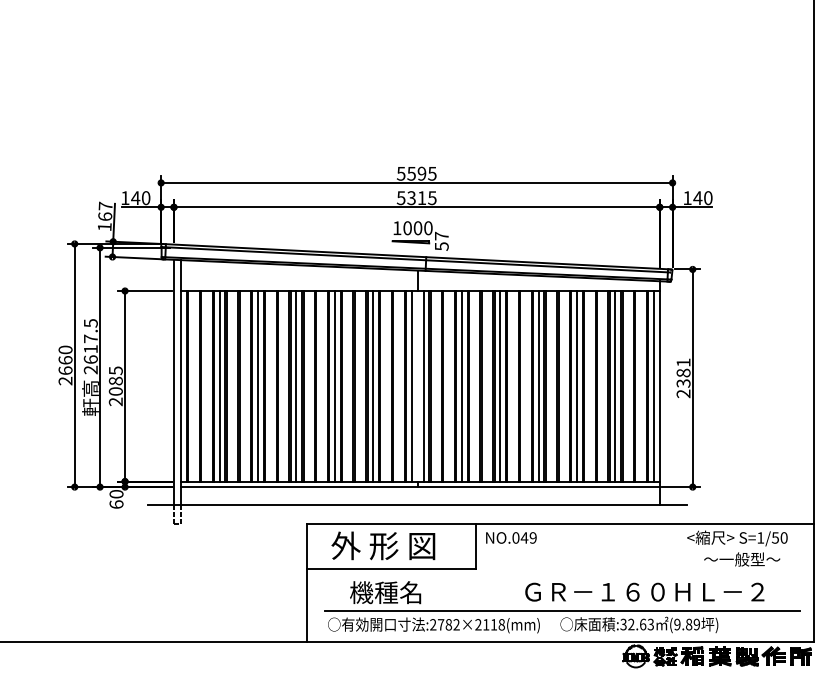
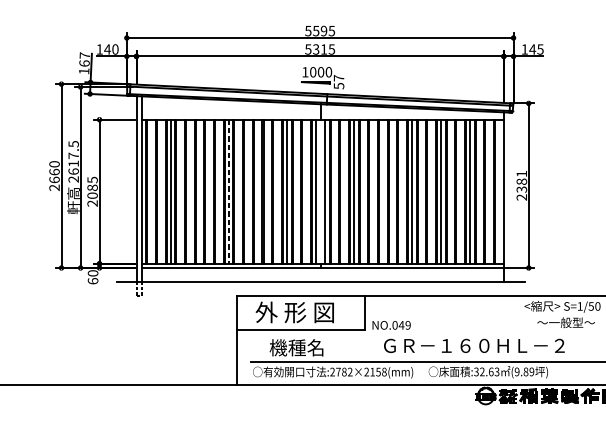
text: (707, 197) -> (539, 49), 140 -> 145
line: (258, 386) -> (200, 191), removed
line: (296, 386) -> (229, 191), solid -> dashed
line: (334, 386) -> (257, 191), removed
line: (500, 386) -> (383, 191), removed
line: (653, 386) -> (499, 191), removed
text: (511, 537) -> (391, 325), moved
text: (644, 591) -> (474, 345), moved
text: (493, 624) -> (378, 371), :2782×2118(mm) -> :2782×2158(mm)

